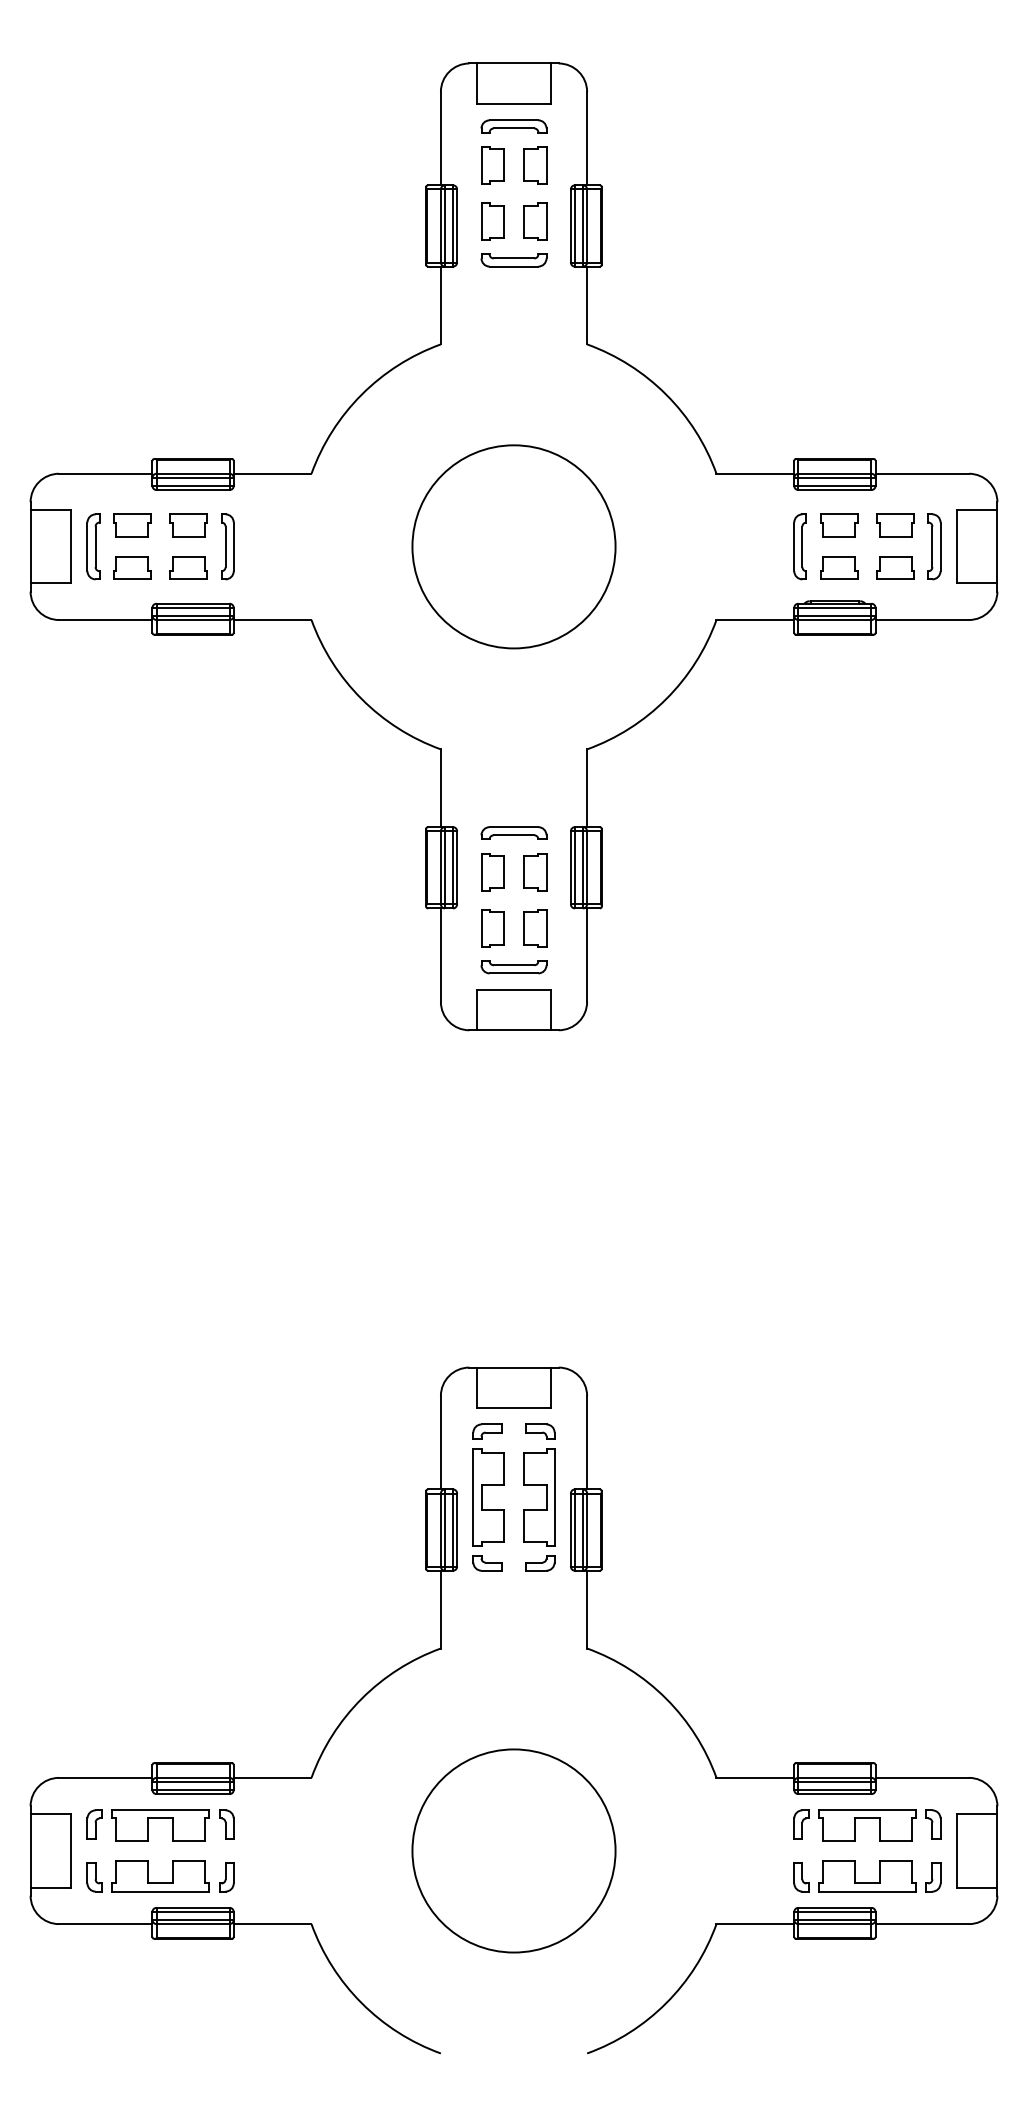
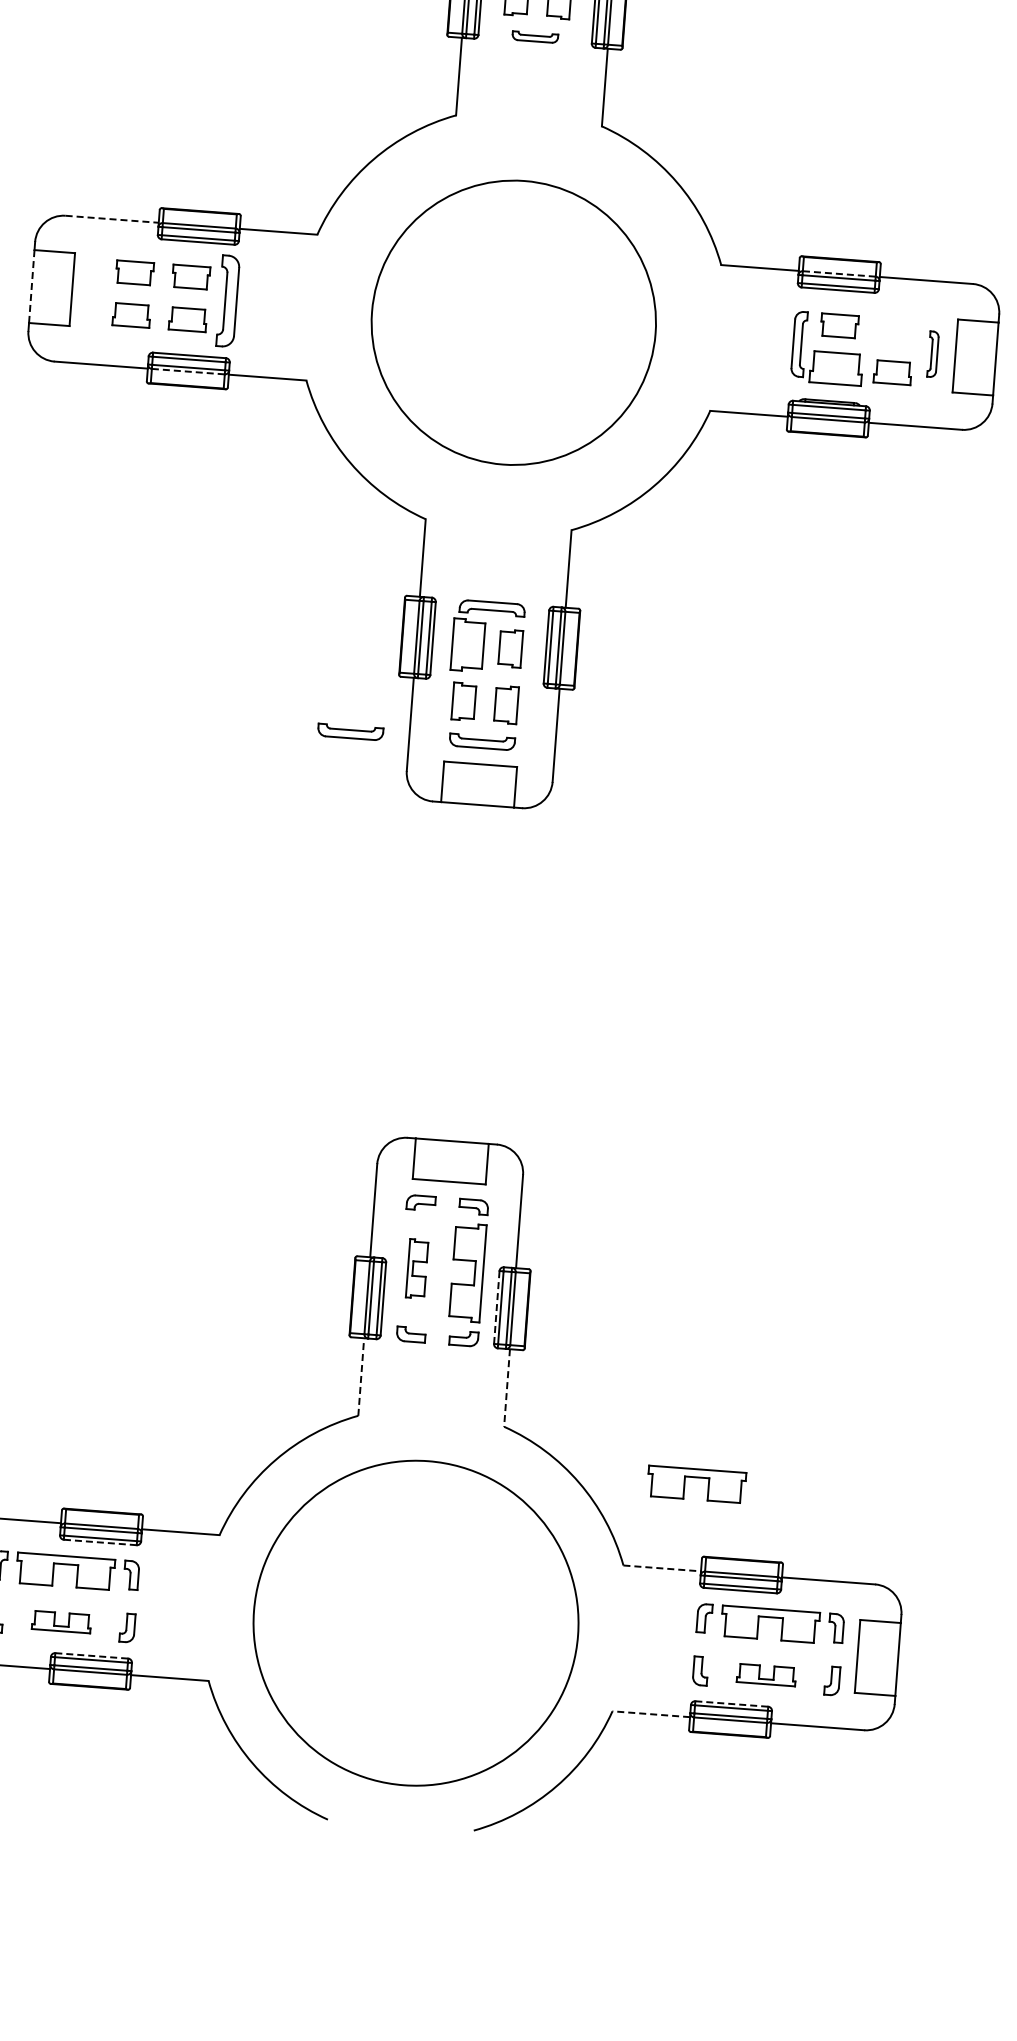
part: (513, 260) -> (534, 37), size x0.7
line: (105, 473) -> (111, 218), solid -> dashed
line: (834, 473) -> (838, 273), solid -> dashed
part: (895, 525) -> (895, 330), removed
line: (30, 546) -> (31, 286), solid -> dashed
part: (93, 546) -> (94, 290), removed
part: (227, 546) -> (228, 300), size x1.4
circle: (513, 546) -> (513, 322), size x1.4
part: (934, 546) -> (933, 353), size x0.7
part: (839, 567) -> (836, 367), size x1.4
line: (193, 620) -> (188, 372), solid -> dashed
part: (492, 872) -> (467, 645), size x1.4
part: (381, 967) -> (350, 732), added
part: (488, 1497) -> (417, 1268), size x0.6
line: (570, 1530) -> (496, 1307), solid -> dashed
line: (440, 1609) -> (360, 1376), solid -> dashed
line: (587, 1609) -> (507, 1387), solid -> dashed
part: (783, 1684) -> (697, 1477), added
line: (755, 1777) -> (662, 1568), solid -> dashed
line: (193, 1794) -> (100, 1542), solid -> dashed
circle: (513, 1850) -> (415, 1622), size x1.6
part: (160, 1876) -> (61, 1622), size x0.6
part: (867, 1876) -> (766, 1675), size x0.6
line: (193, 1907) -> (92, 1655), solid -> dashed
line: (834, 1907) -> (731, 1703), solid -> dashed
line: (755, 1924) -> (651, 1714), solid -> dashed

